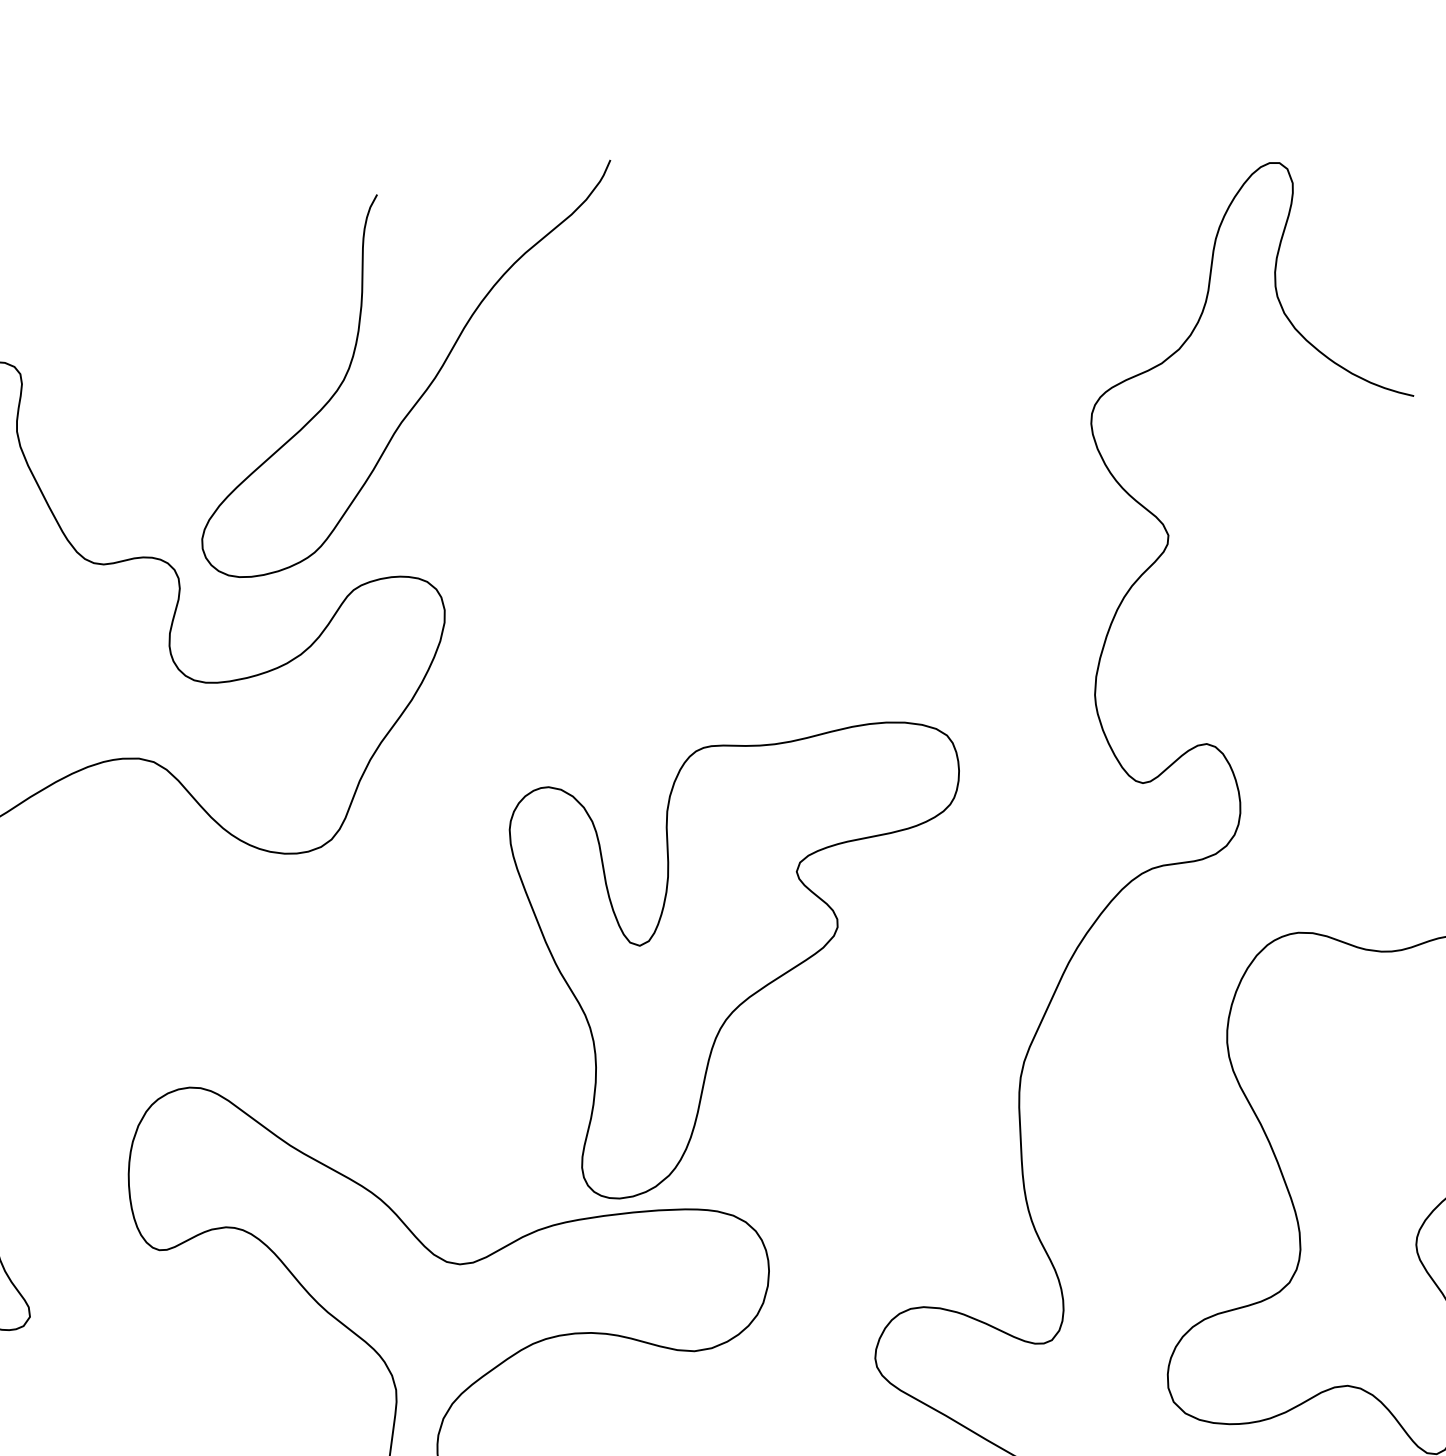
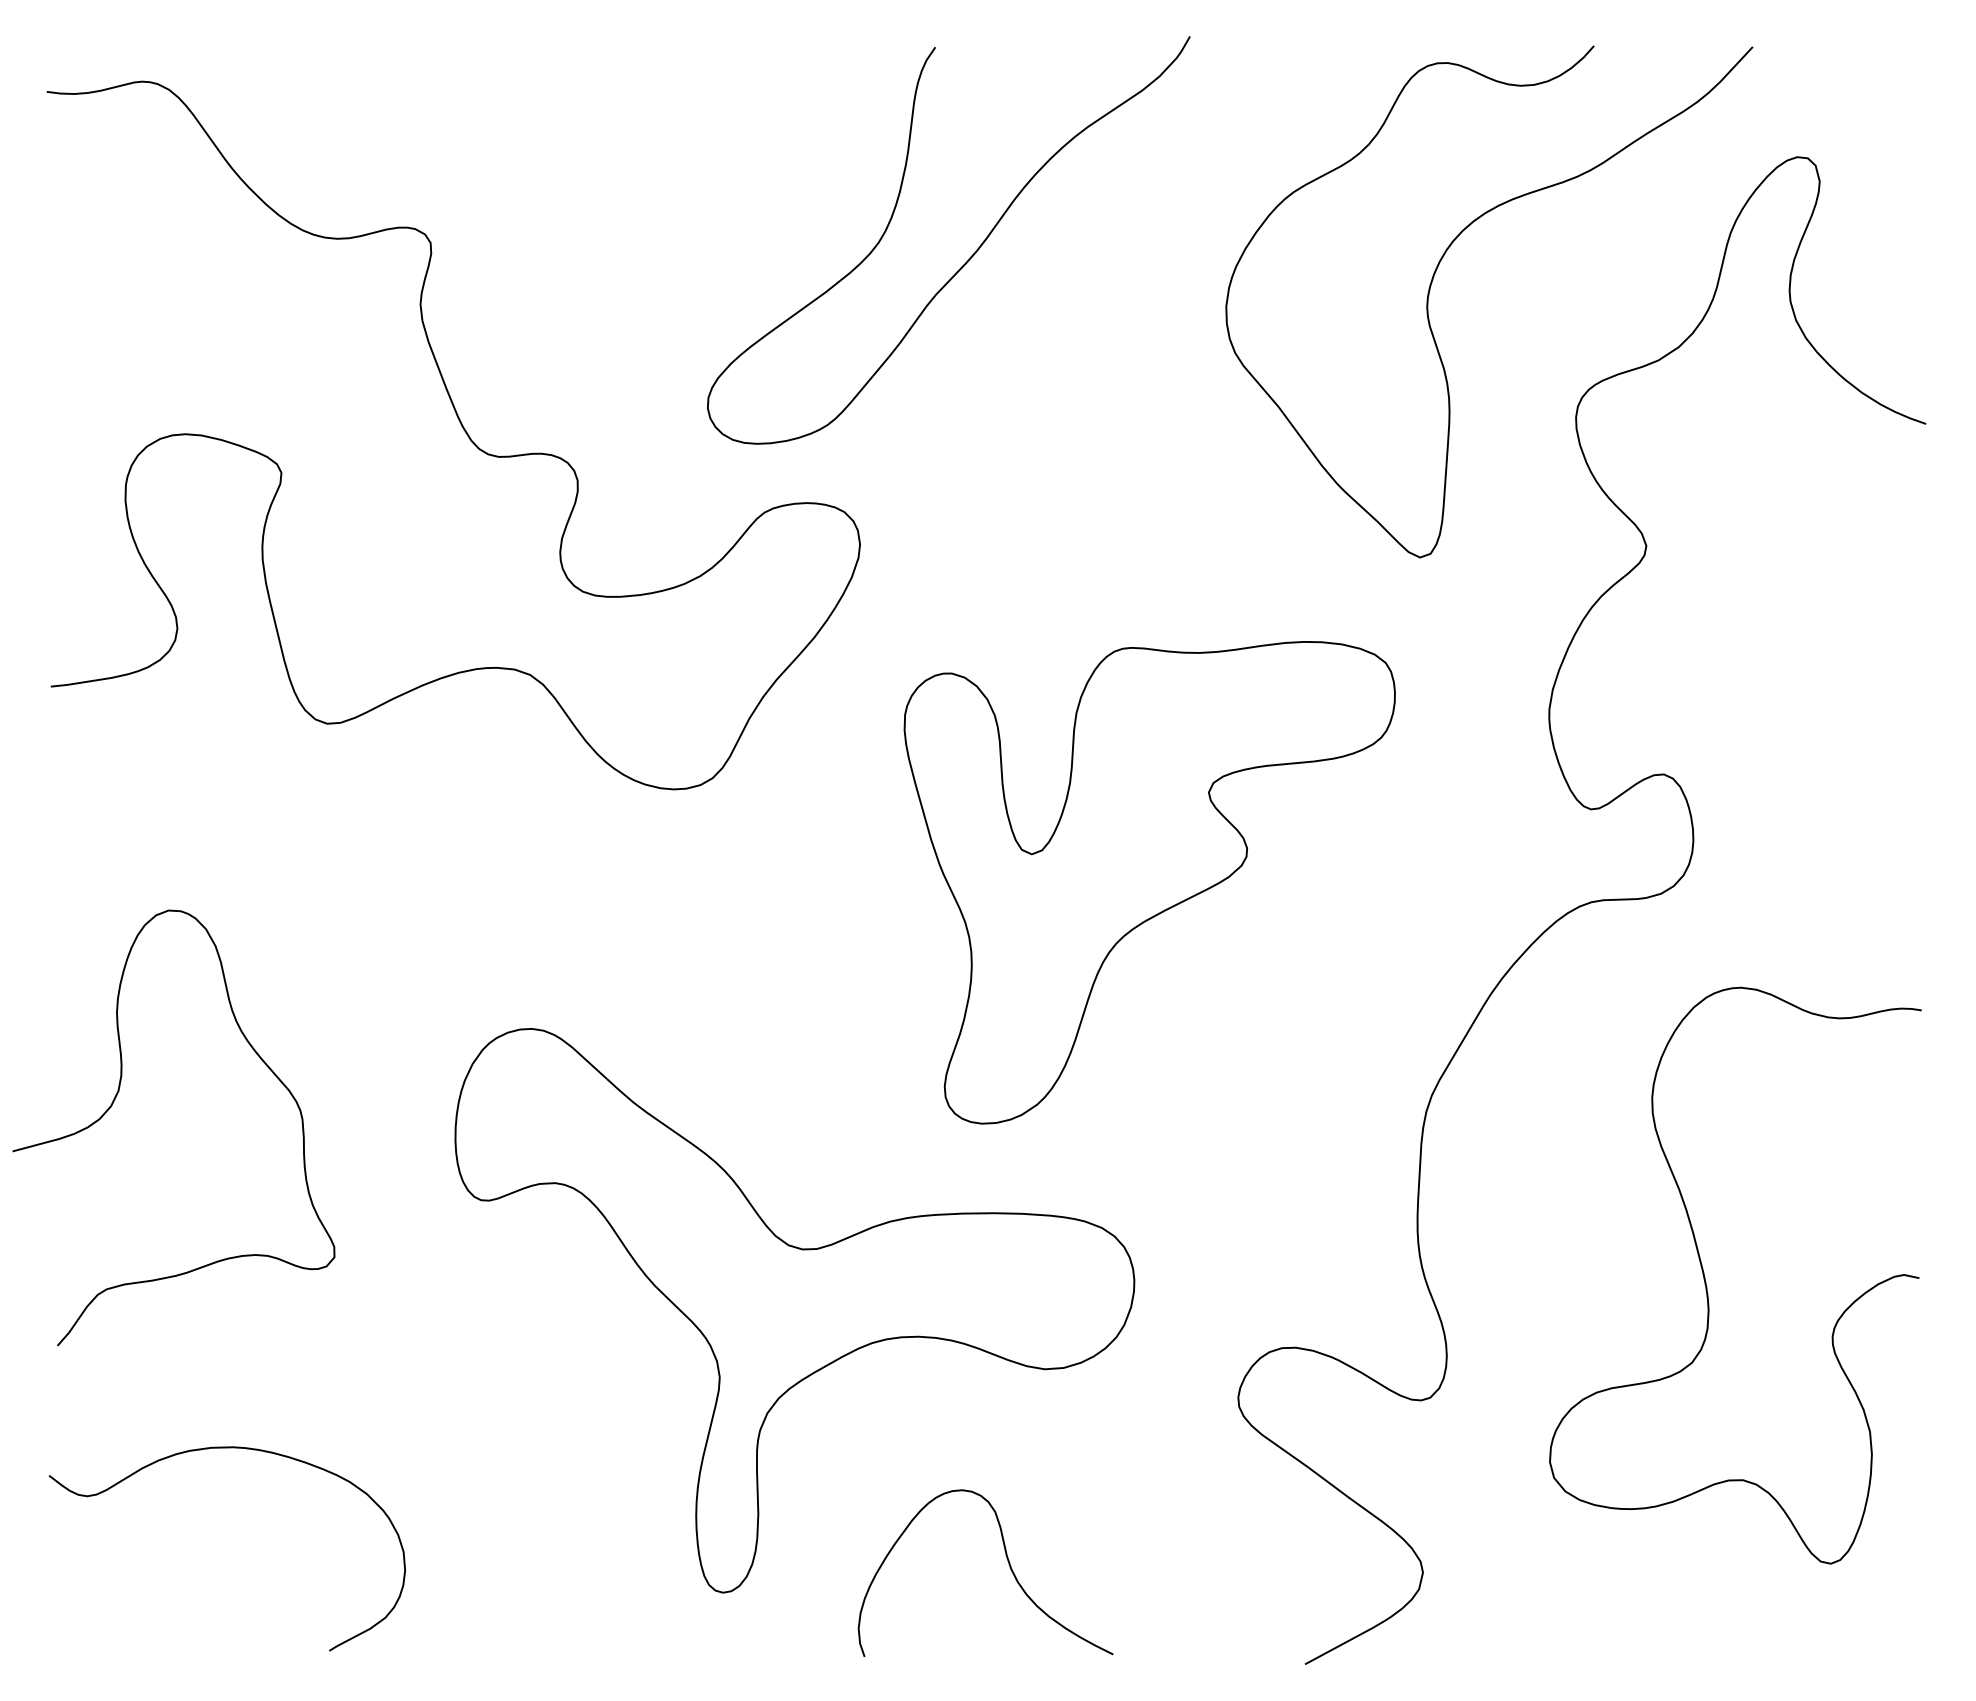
curve: (946, 314) -> (1432, 283), added
curve: (428, 384) -> (969, 257), moved
part: (750, 960) -> (1149, 882), moved

